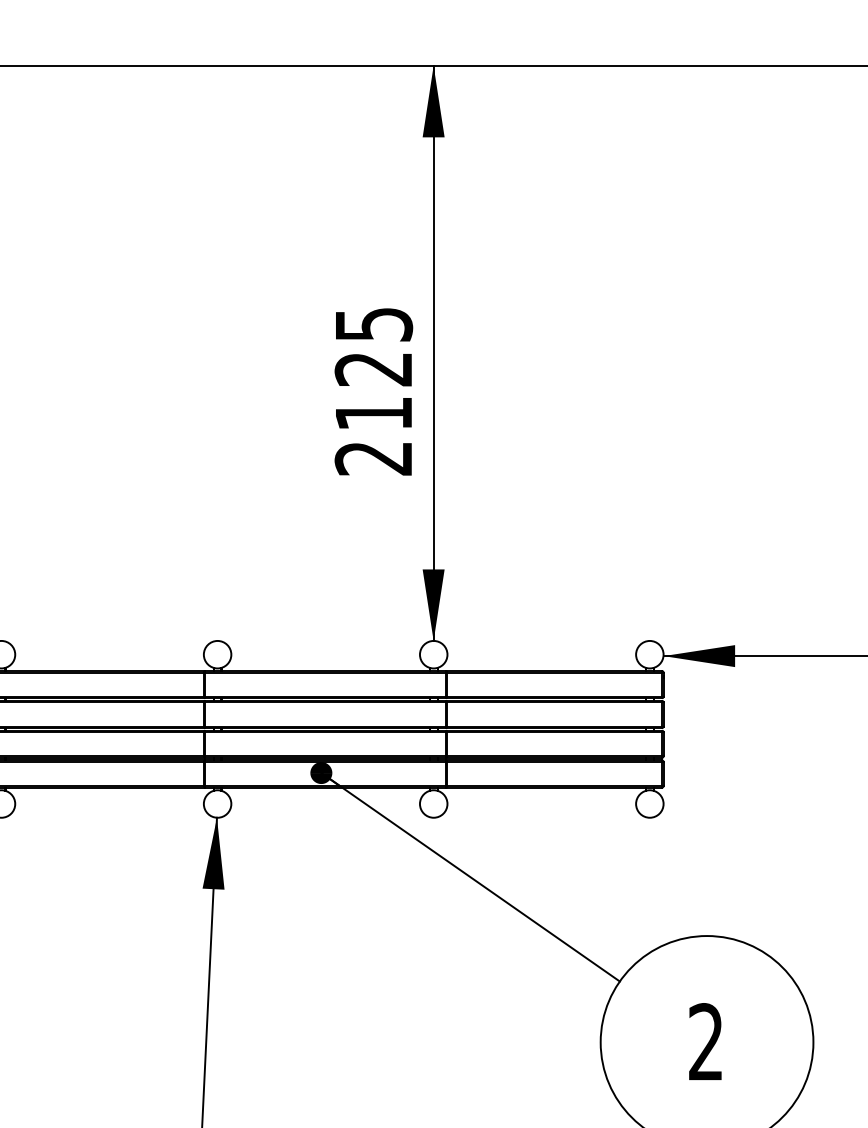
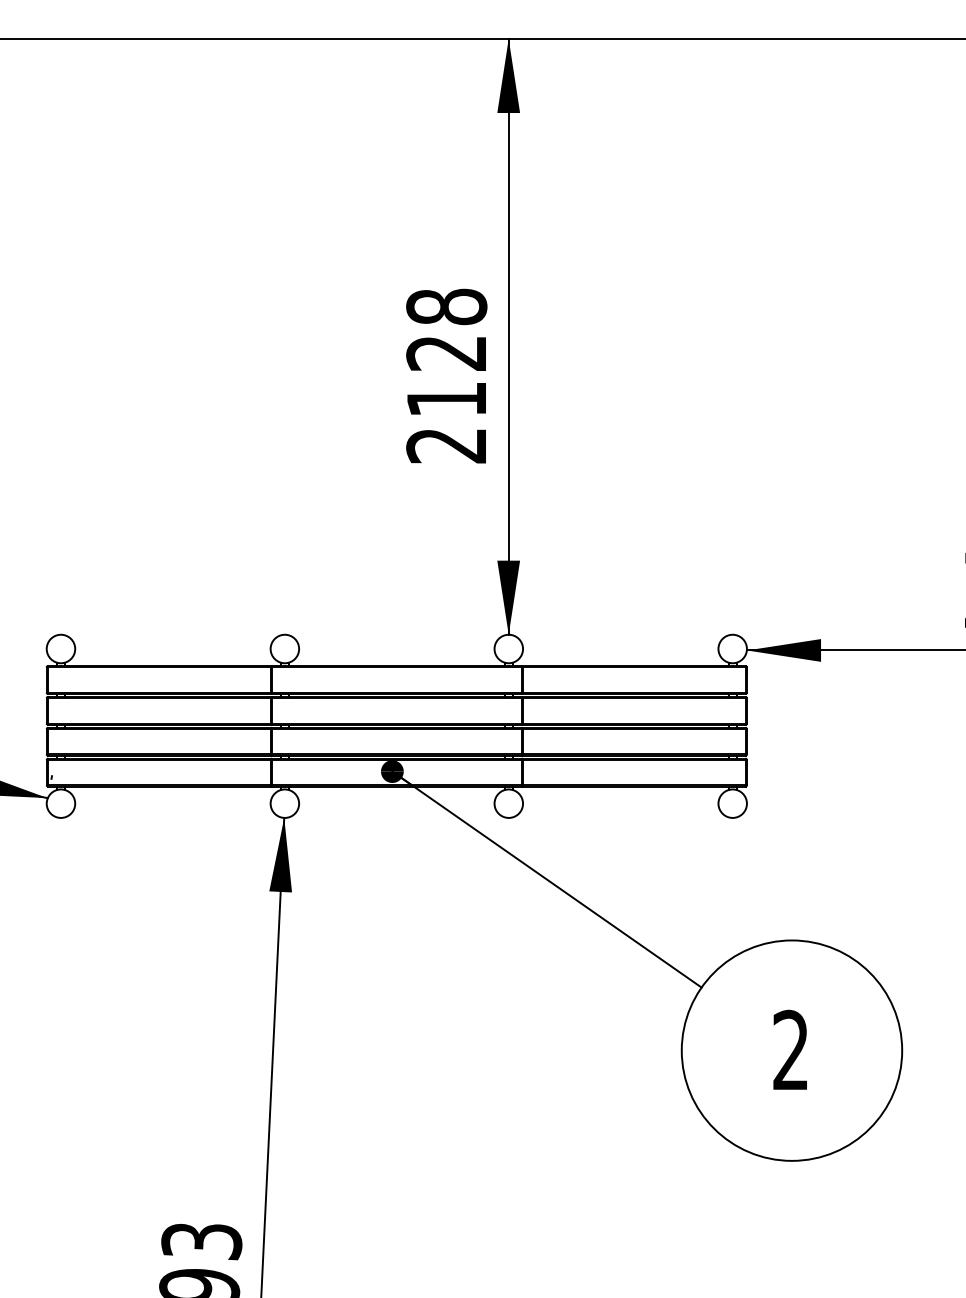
text: (373, 324) -> (446, 306), 2125 -> 2128

